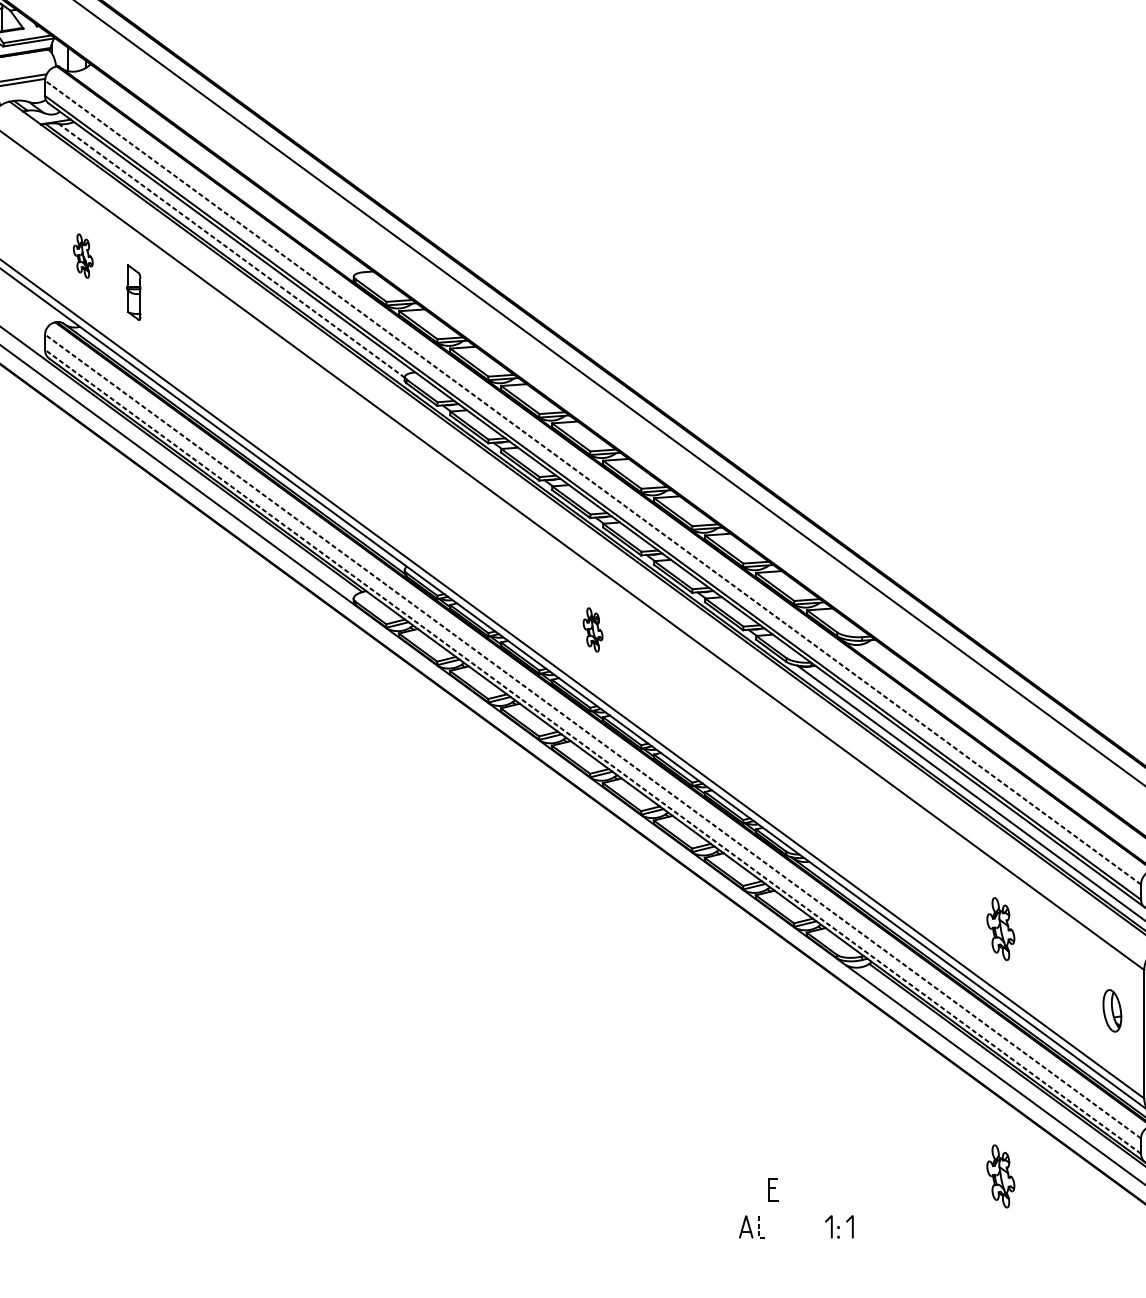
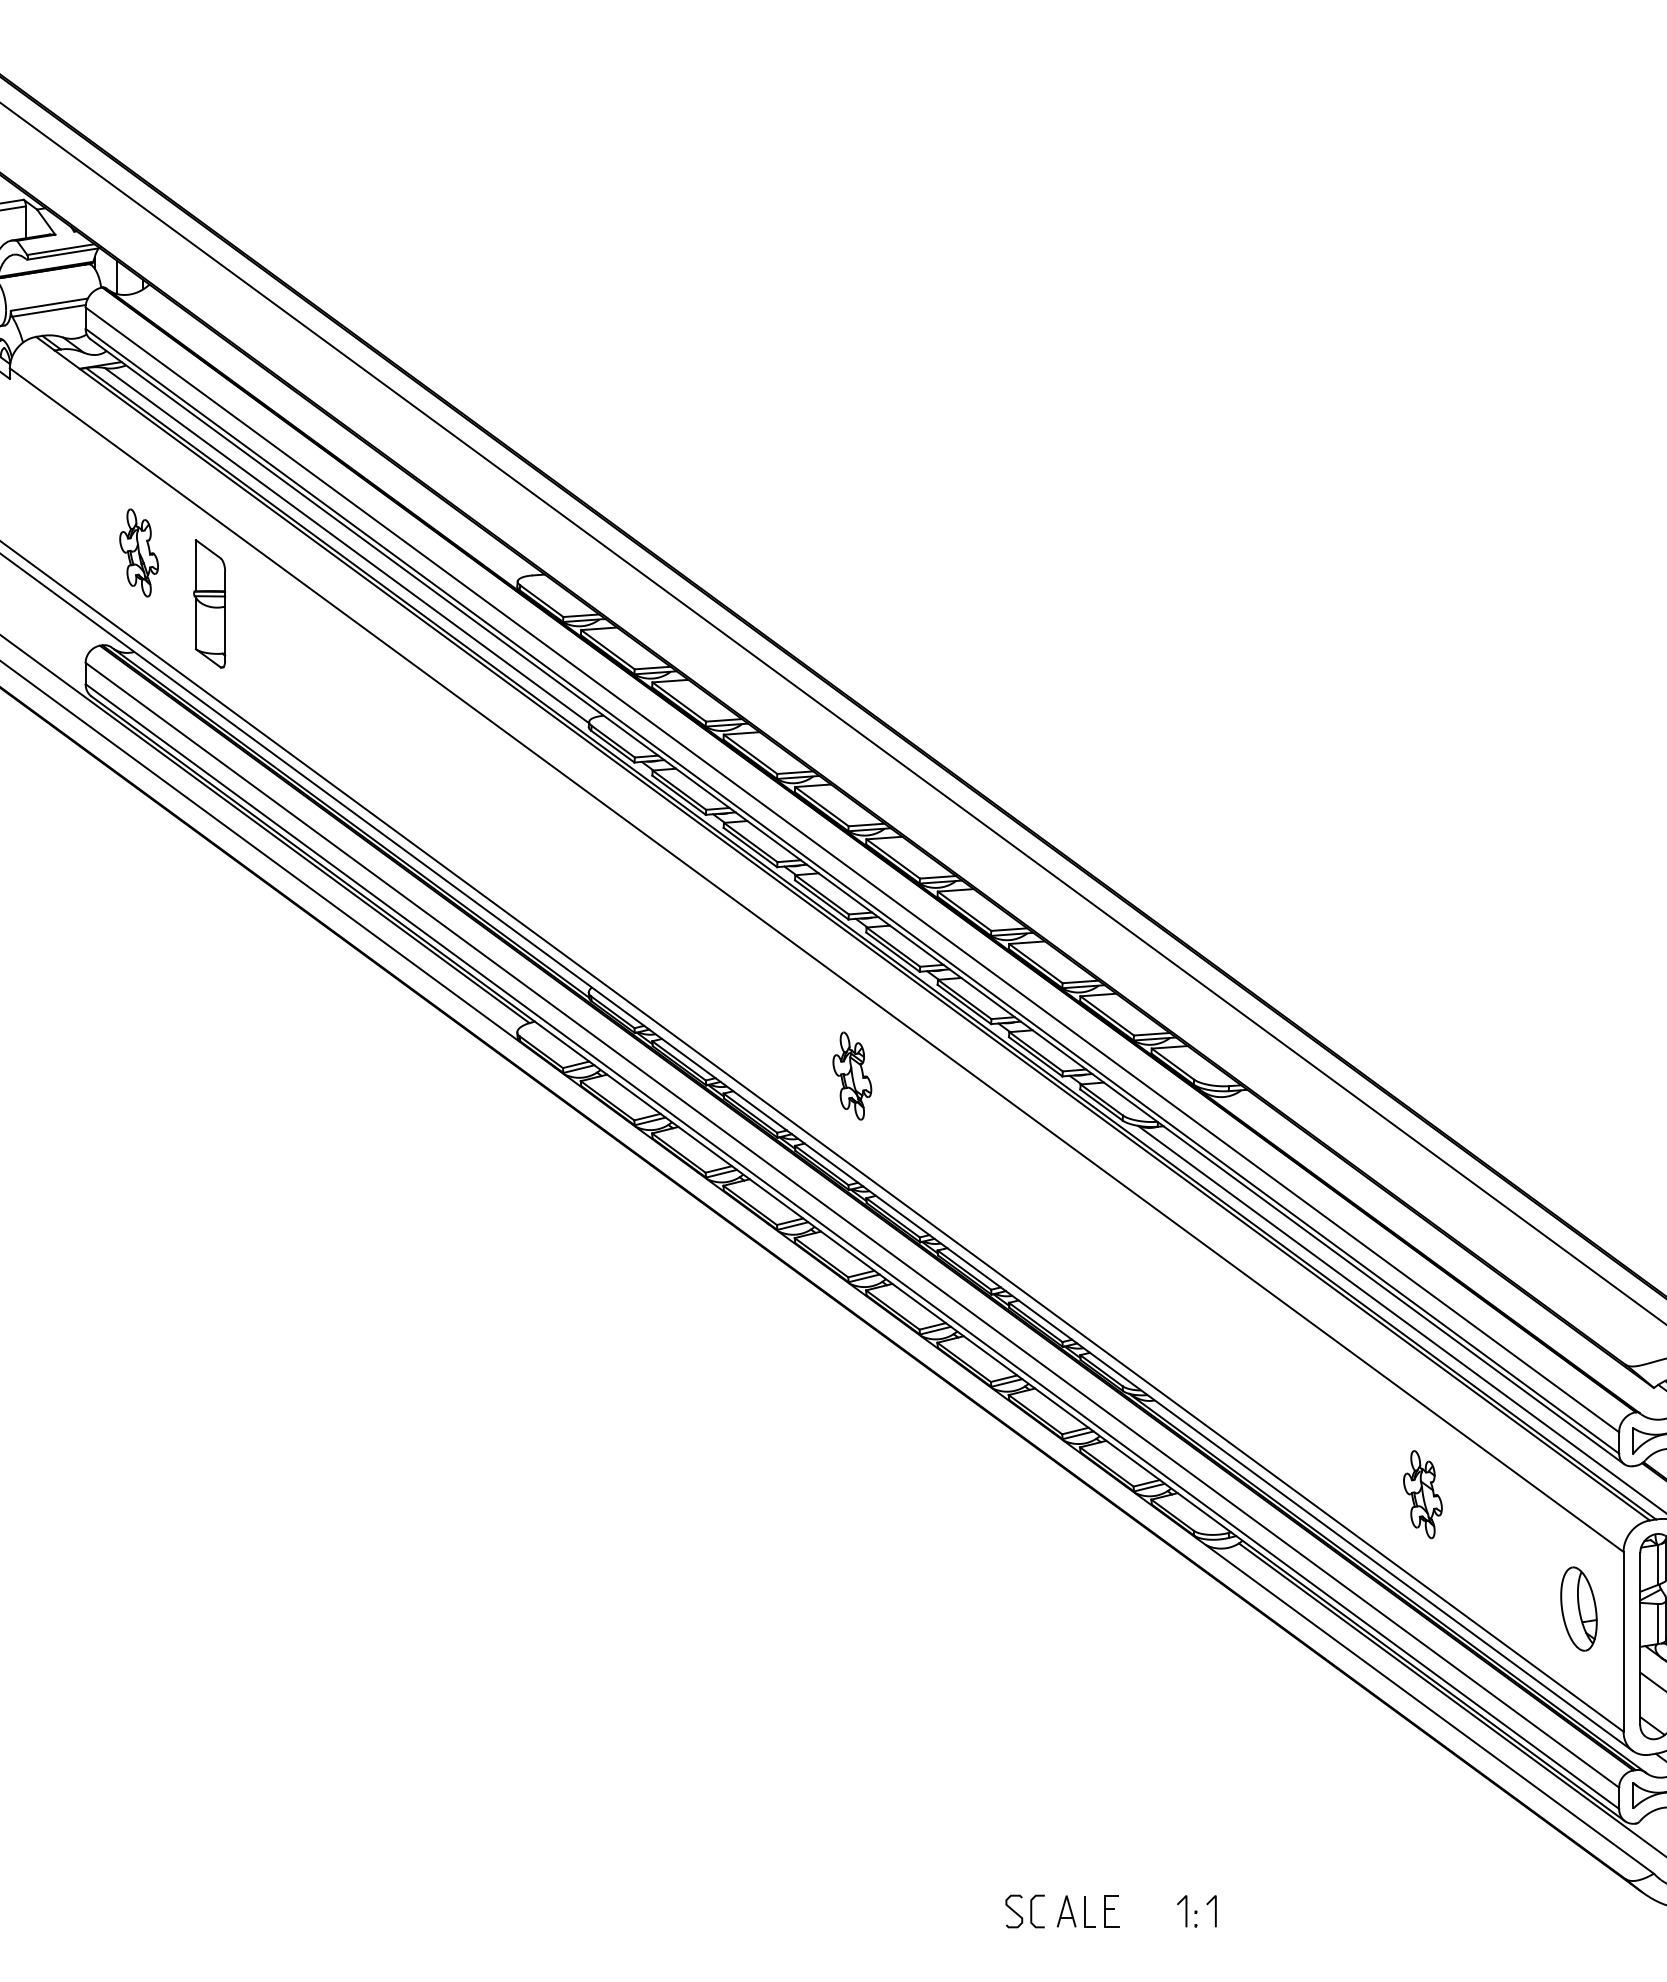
line: (231, 250) -> (346, 545), dashed -> solid
part: (82, 255) -> (138, 552), size x1.43
part: (133, 292) -> (209, 603), size x1.67
line: (593, 482) -> (852, 869), dashed -> solid
part: (593, 629) -> (852, 1075), size x1.43
line: (593, 736) -> (852, 1225), dashed -> solid
line: (593, 751) -> (852, 1246), dashed -> solid
part: (1112, 1010) -> (1578, 1608), size x1.43
part: (1000, 1176) -> (1422, 1840), removed
part: (773, 1189) -> (1111, 1911), moved
part: (716, 1227) -> (1024, 1911), added
line: (758, 1232) -> (1084, 1918), dashed -> solid

